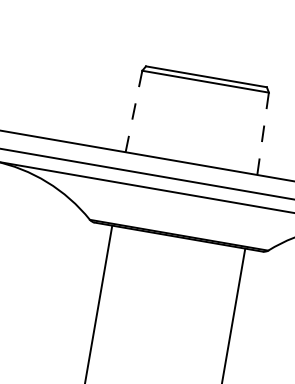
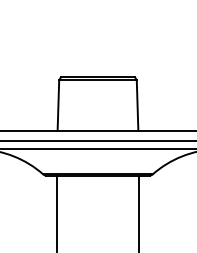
line: (134, 111) -> (58, 105), dashed -> solid
line: (262, 133) -> (137, 105), dashed -> solid

